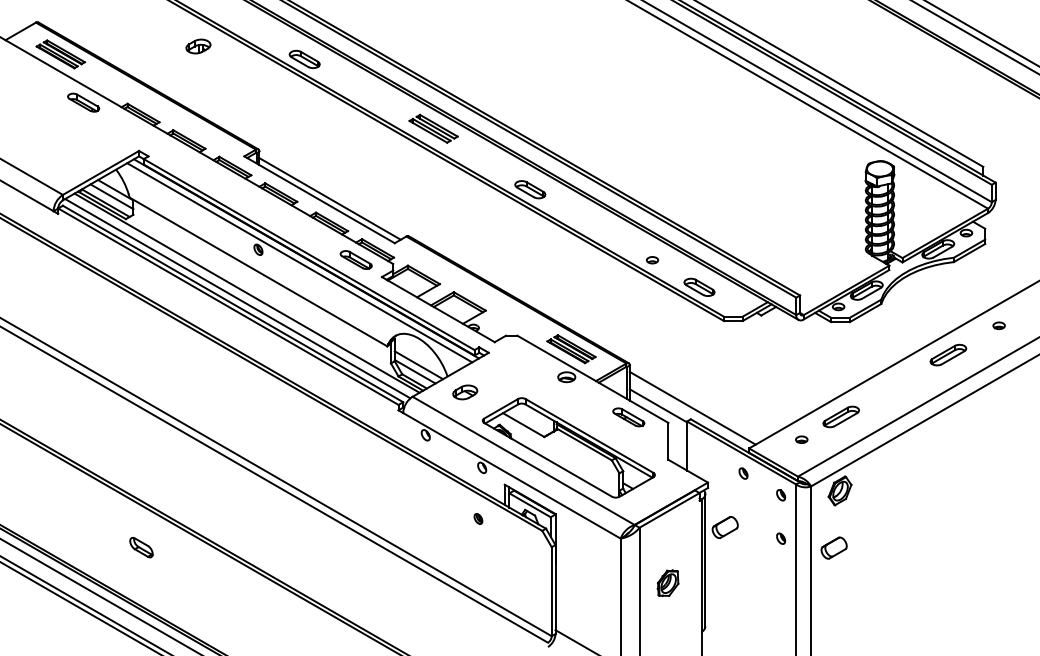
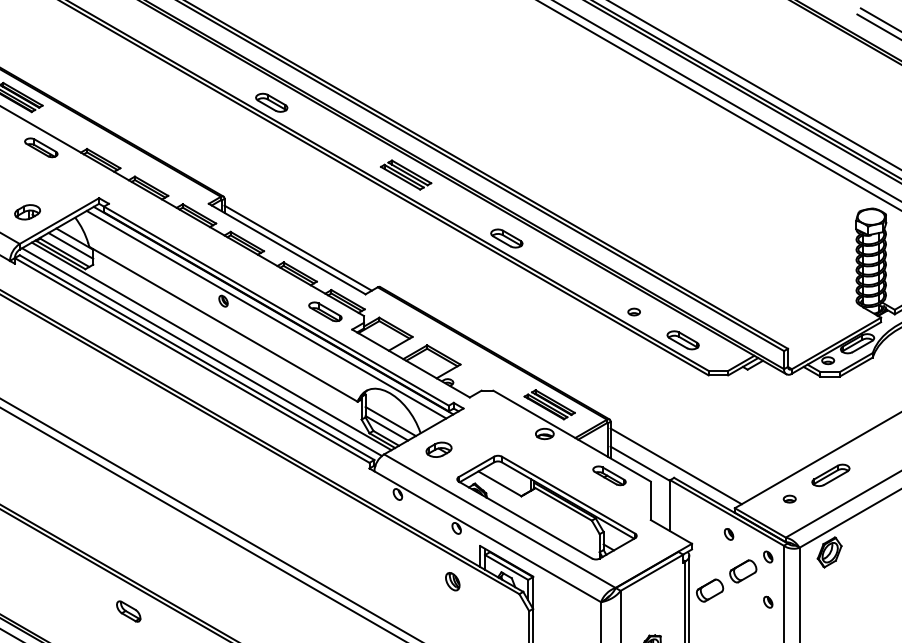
part: (198, 46) -> (27, 212), moved
part: (478, 518) -> (452, 581), size x1.67
part: (141, 547) -> (128, 611), moved
part: (833, 547) -> (742, 570), moved

